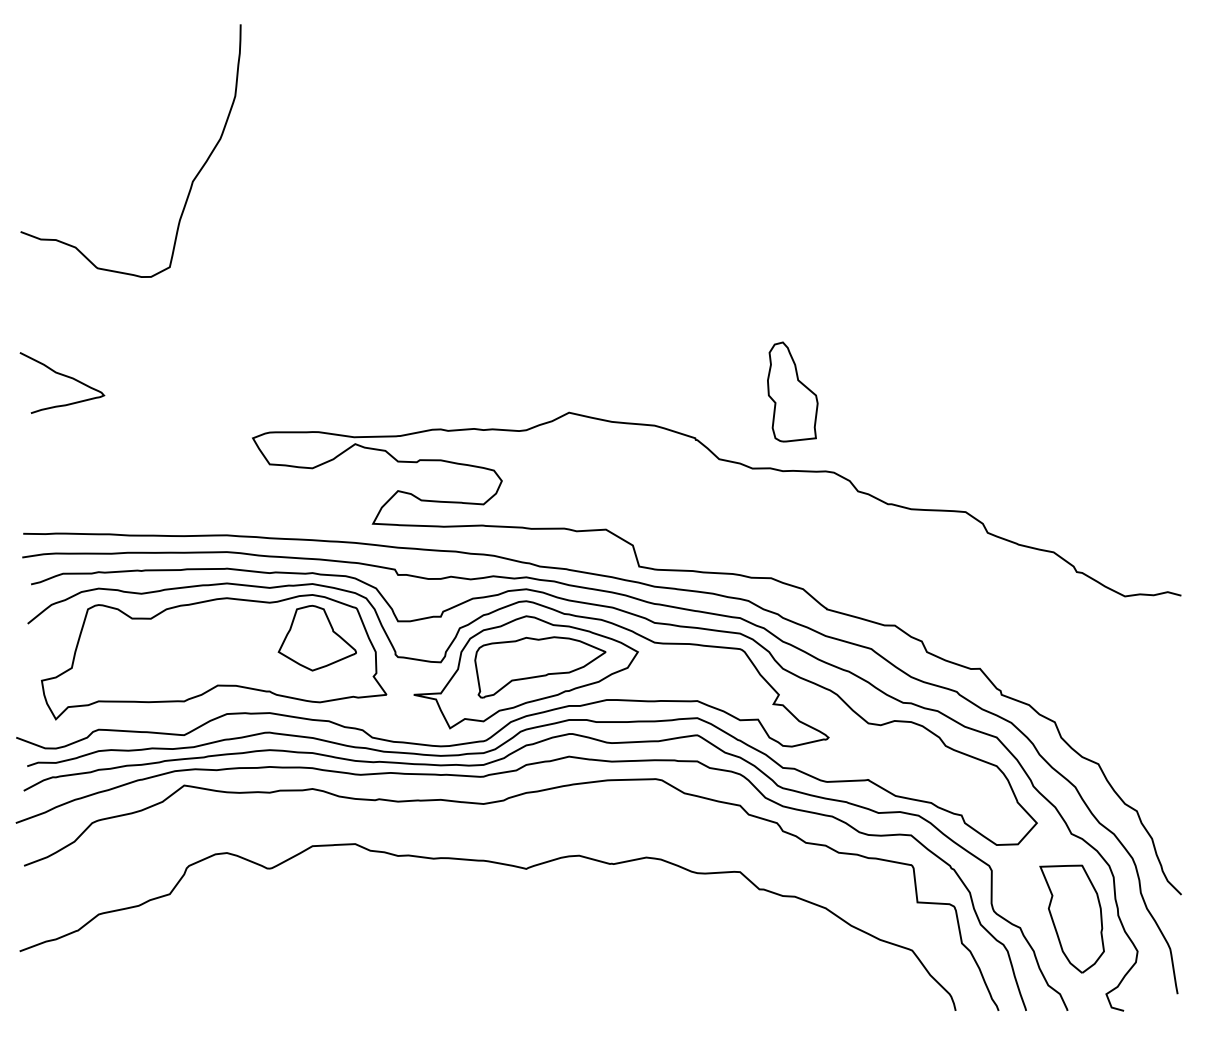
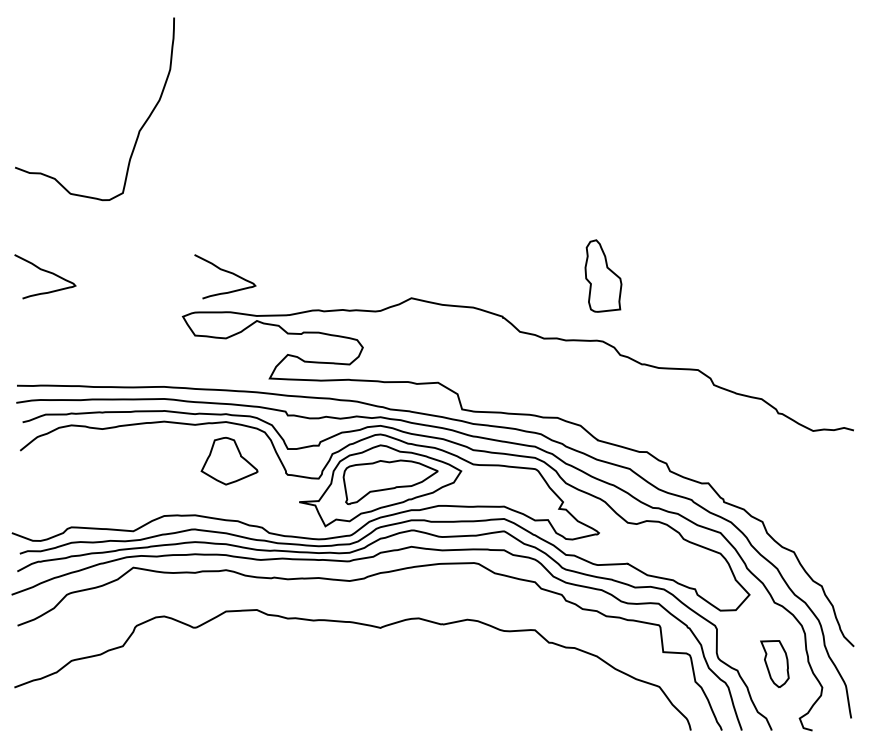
curve: (312, 376) -> (226, 272), added
part: (792, 391) -> (603, 275), moved
part: (214, 657) -> (155, 475), removed
part: (1071, 918) -> (774, 663), size x0.6

